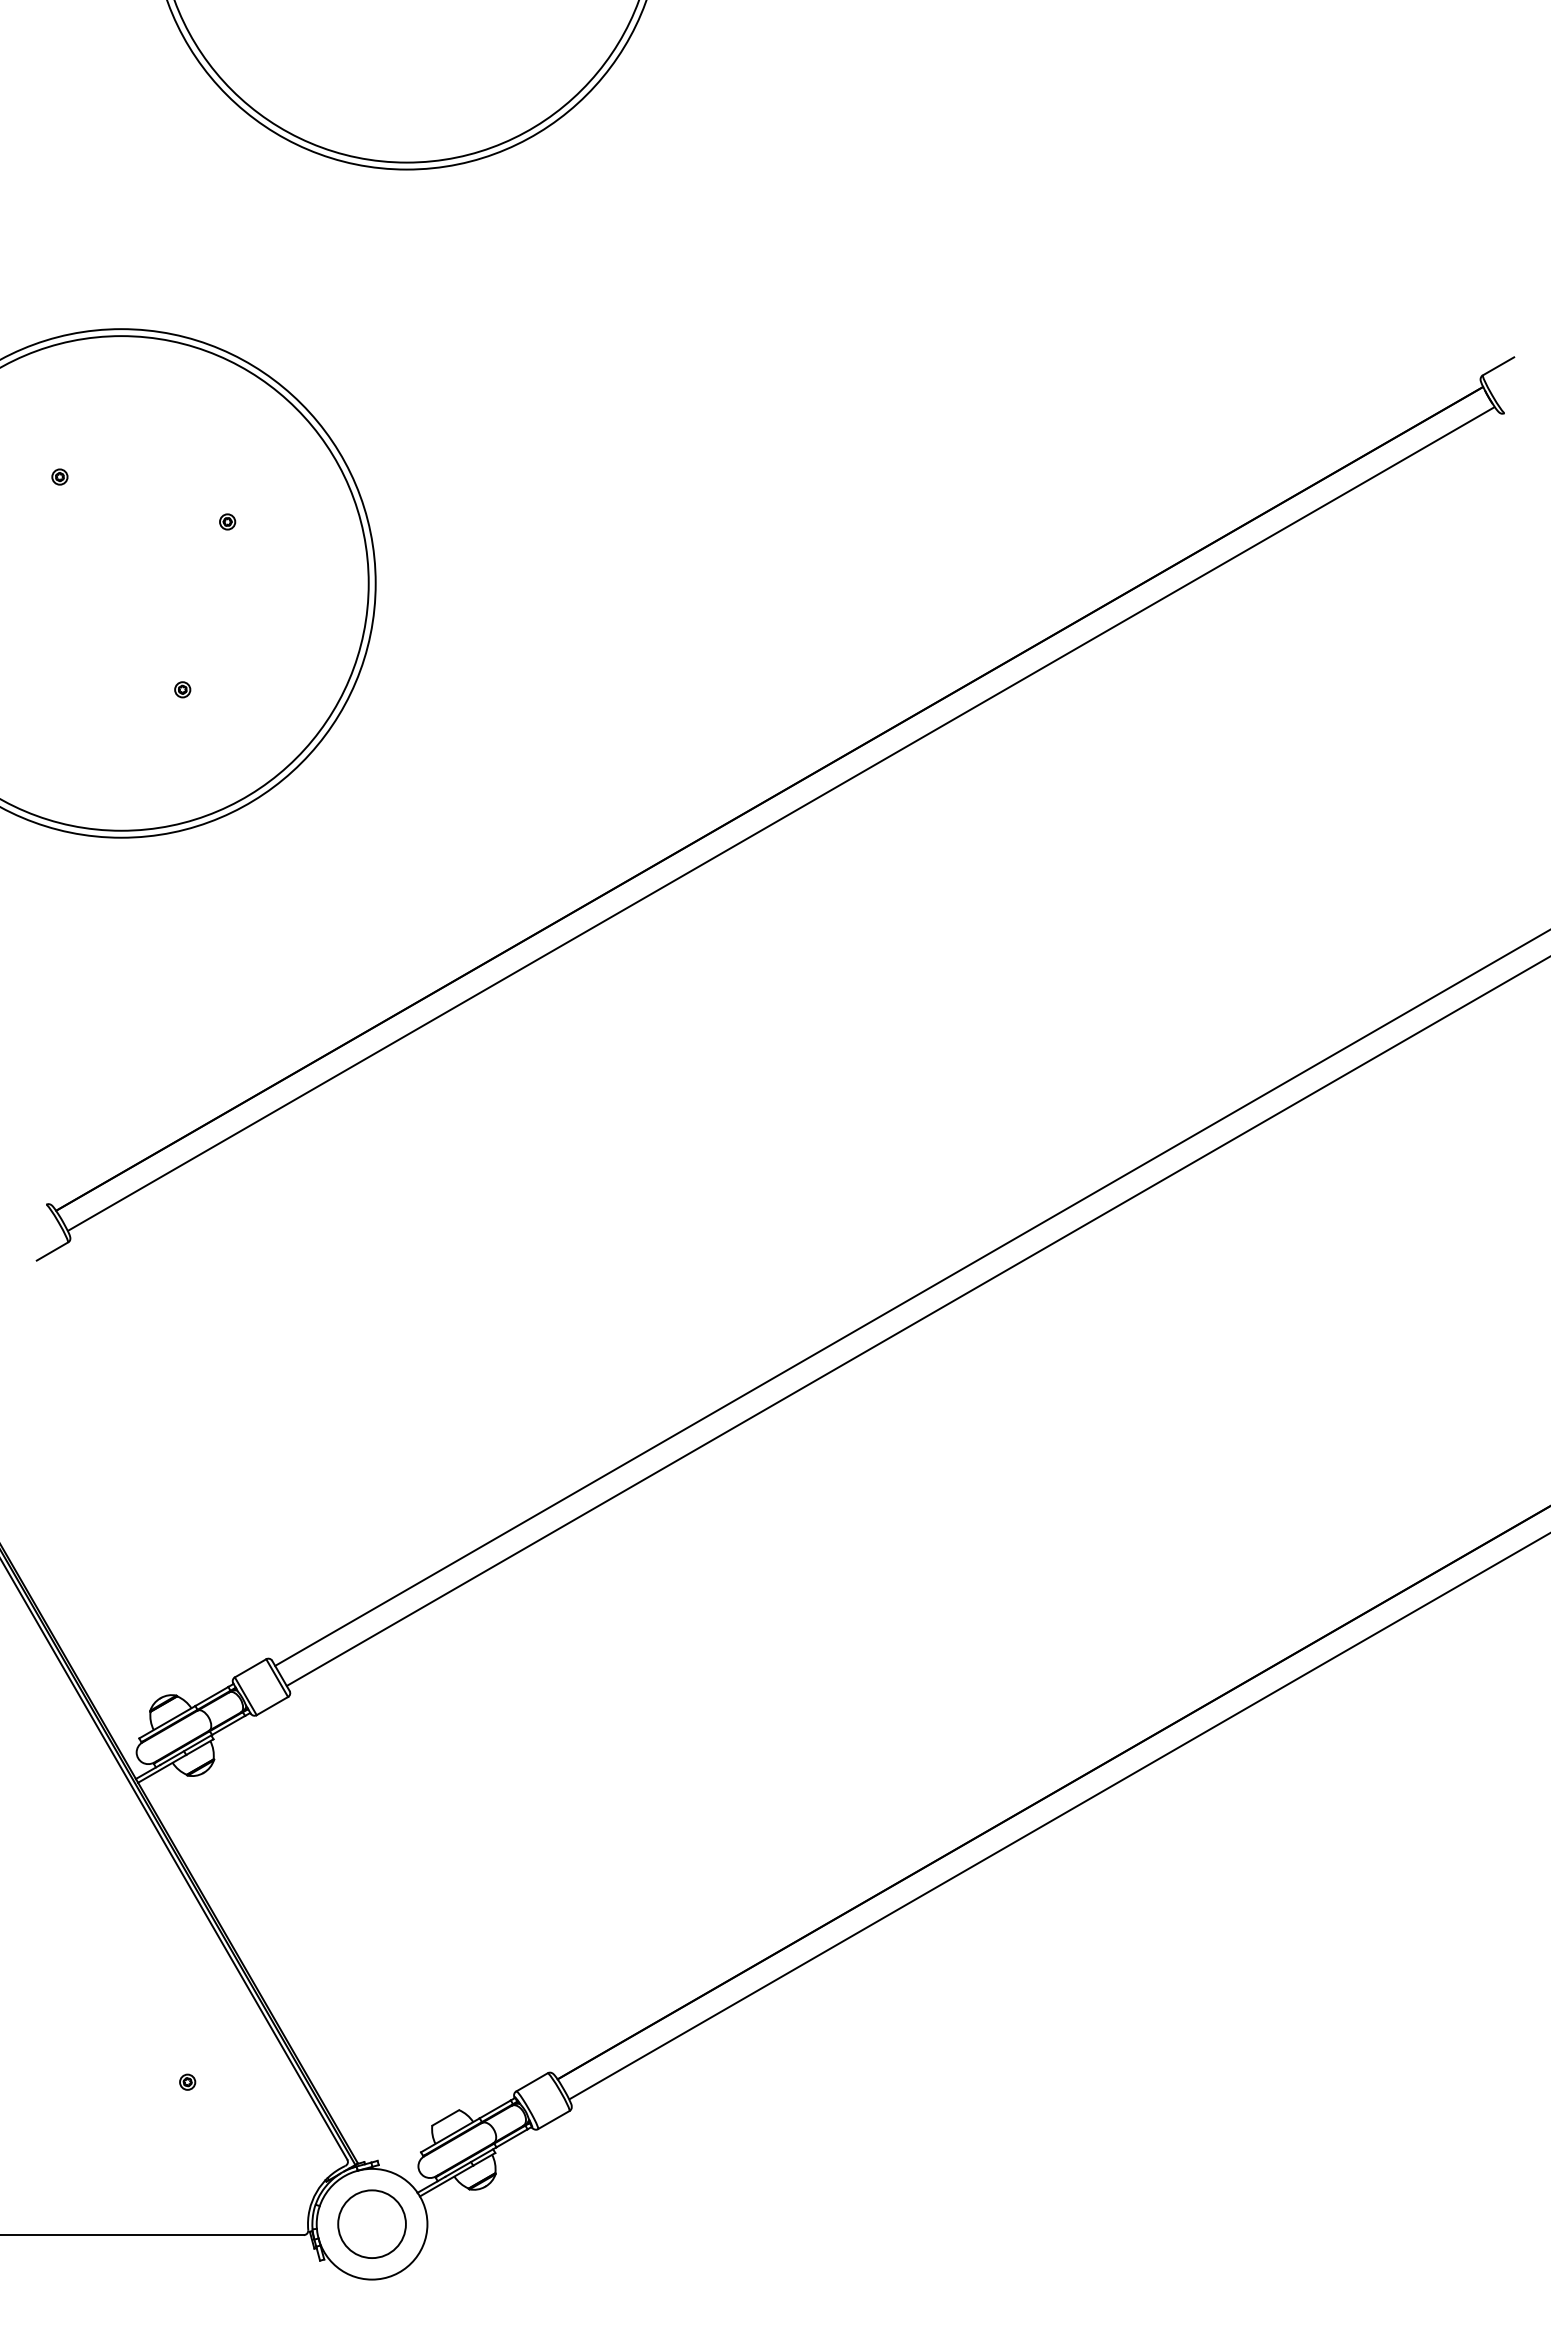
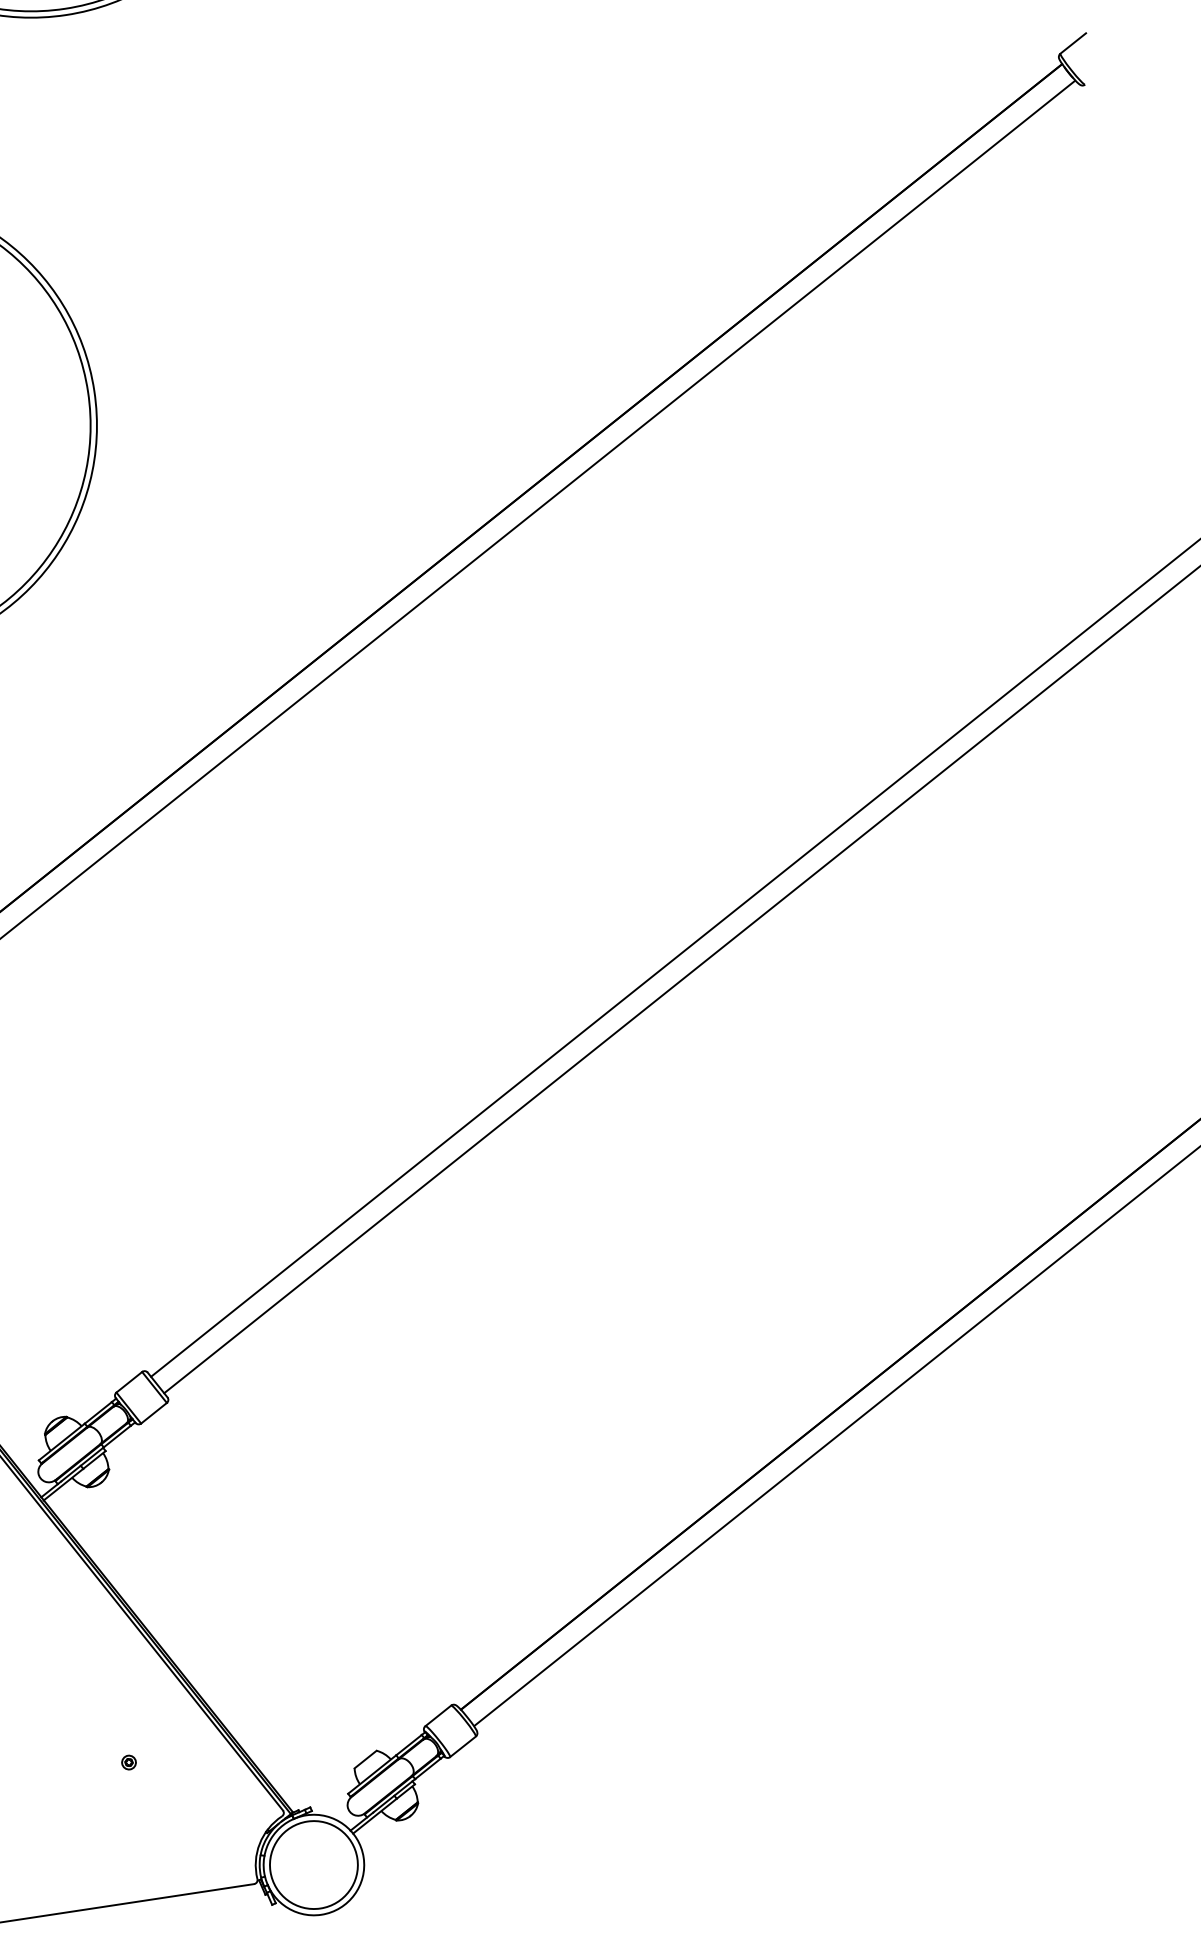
circle: (371, 2223) -> (313, 1864), size x1.43

